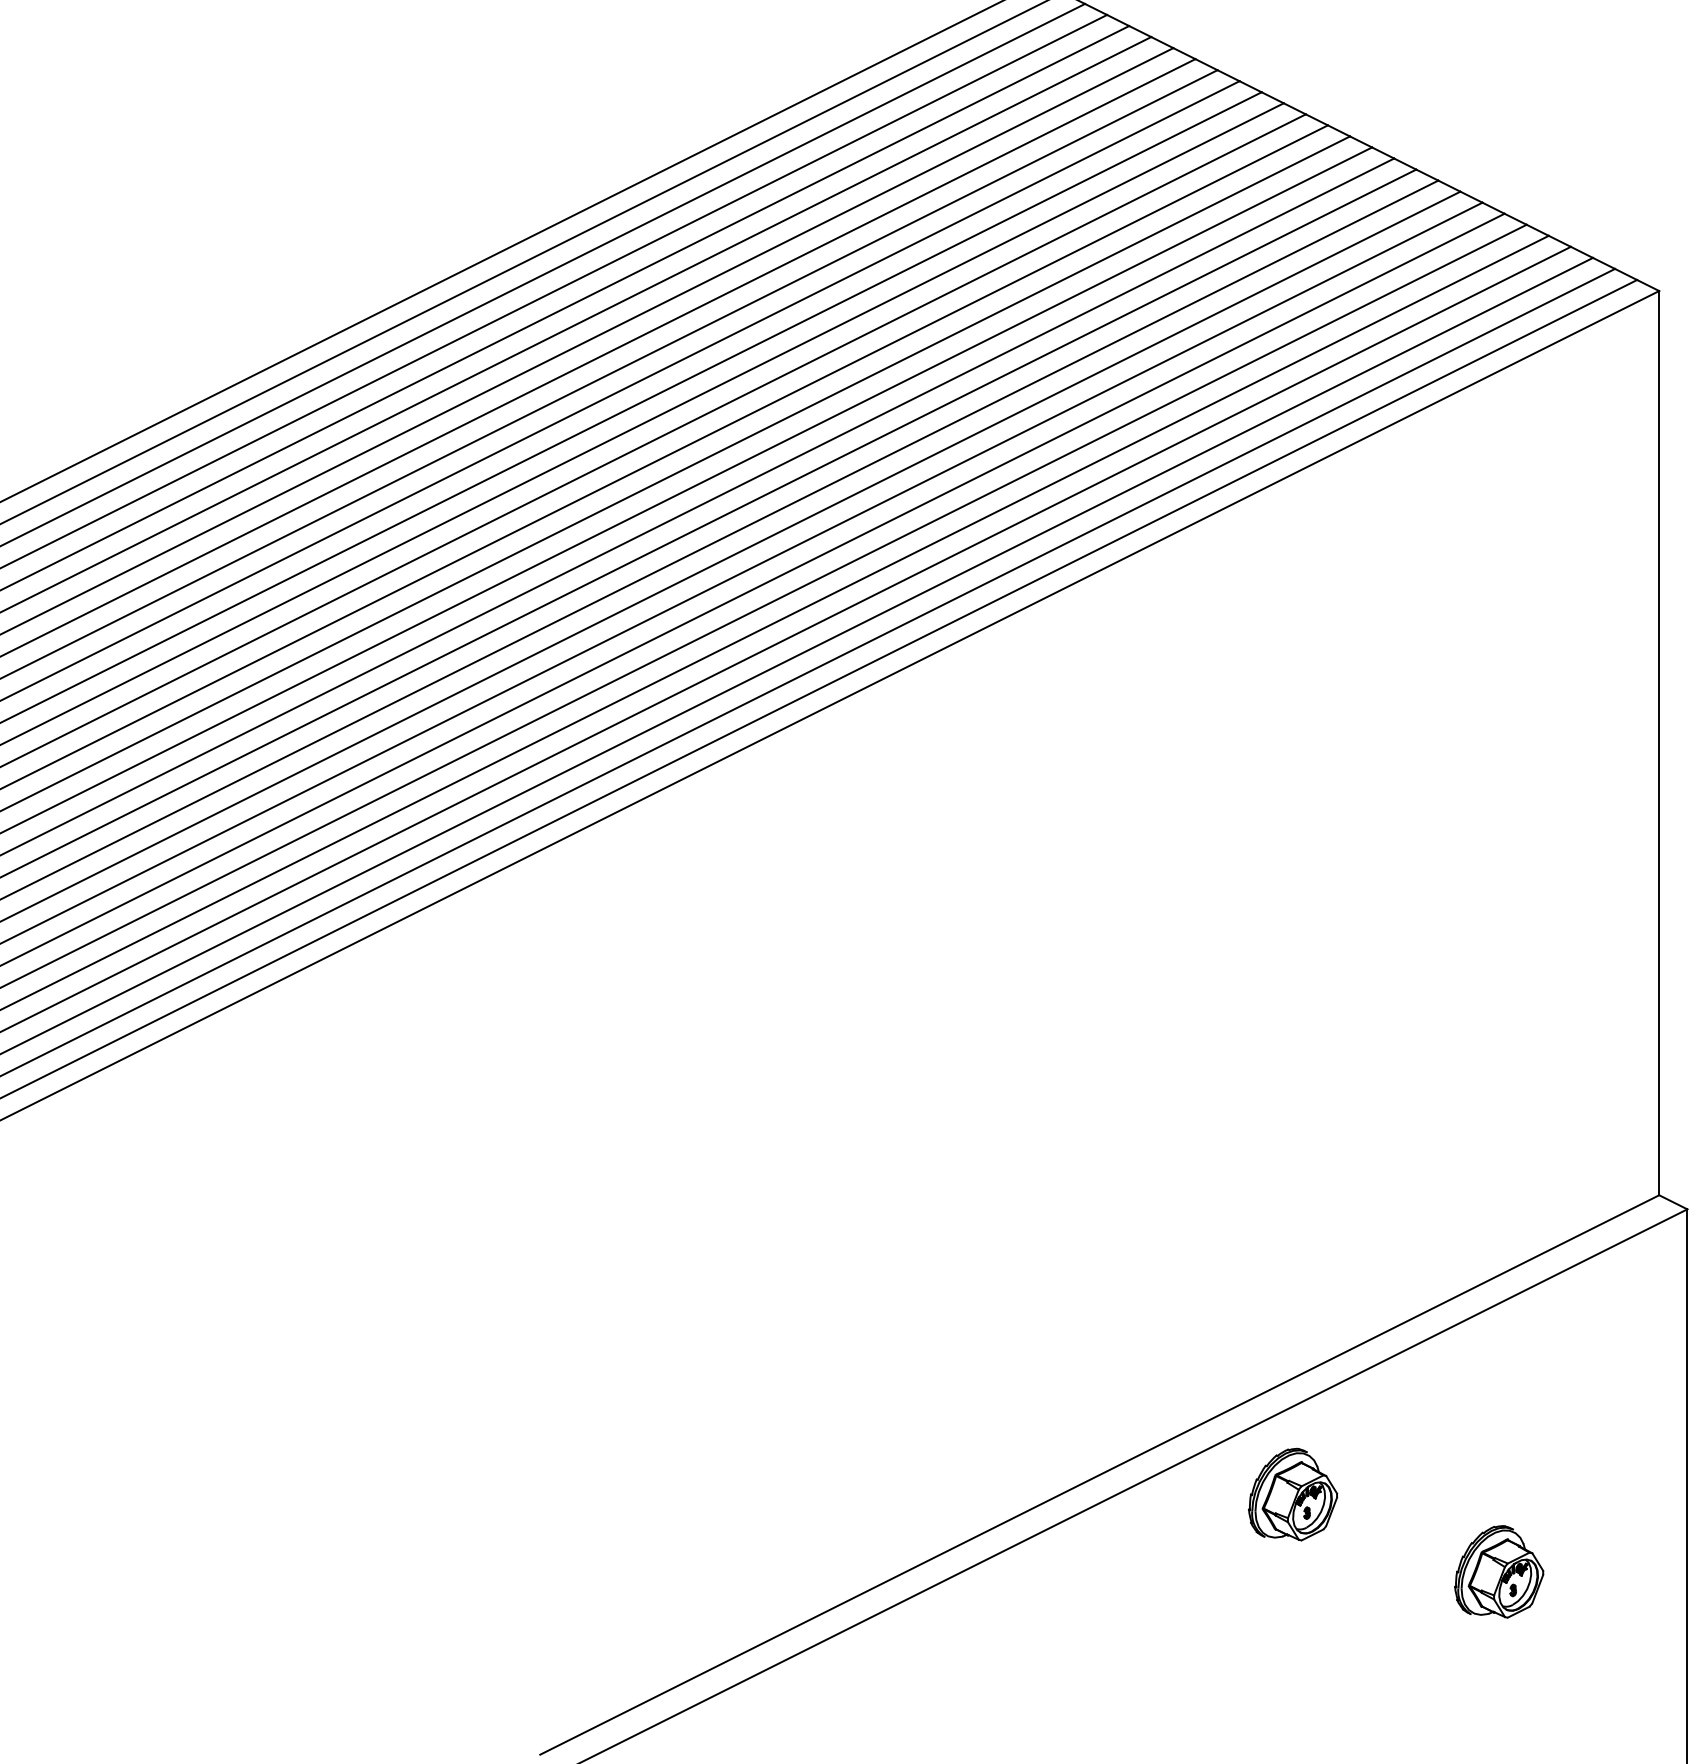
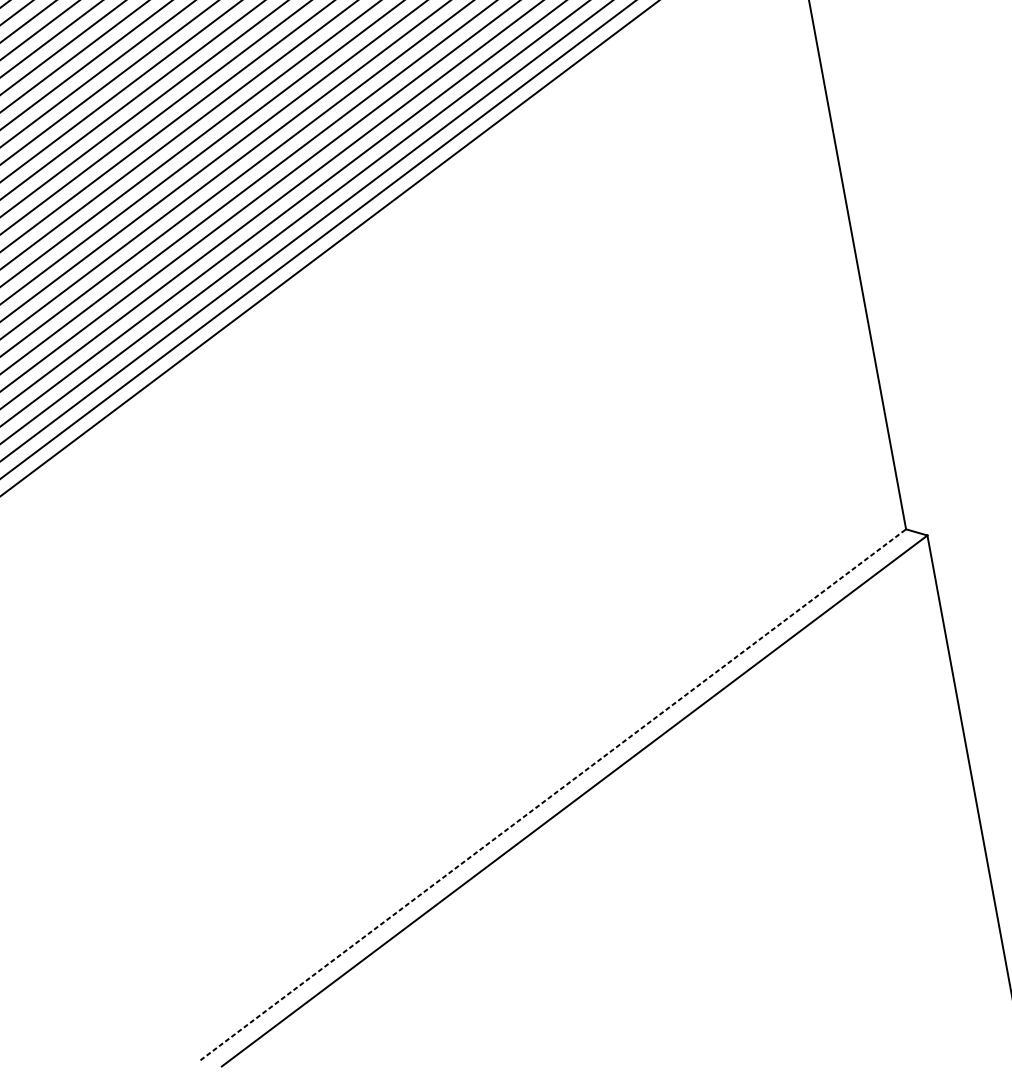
line: (1099, 1474) -> (553, 794), solid -> dashed
part: (1293, 1494) -> (690, 783), removed
part: (1499, 1571) -> (843, 810), removed

